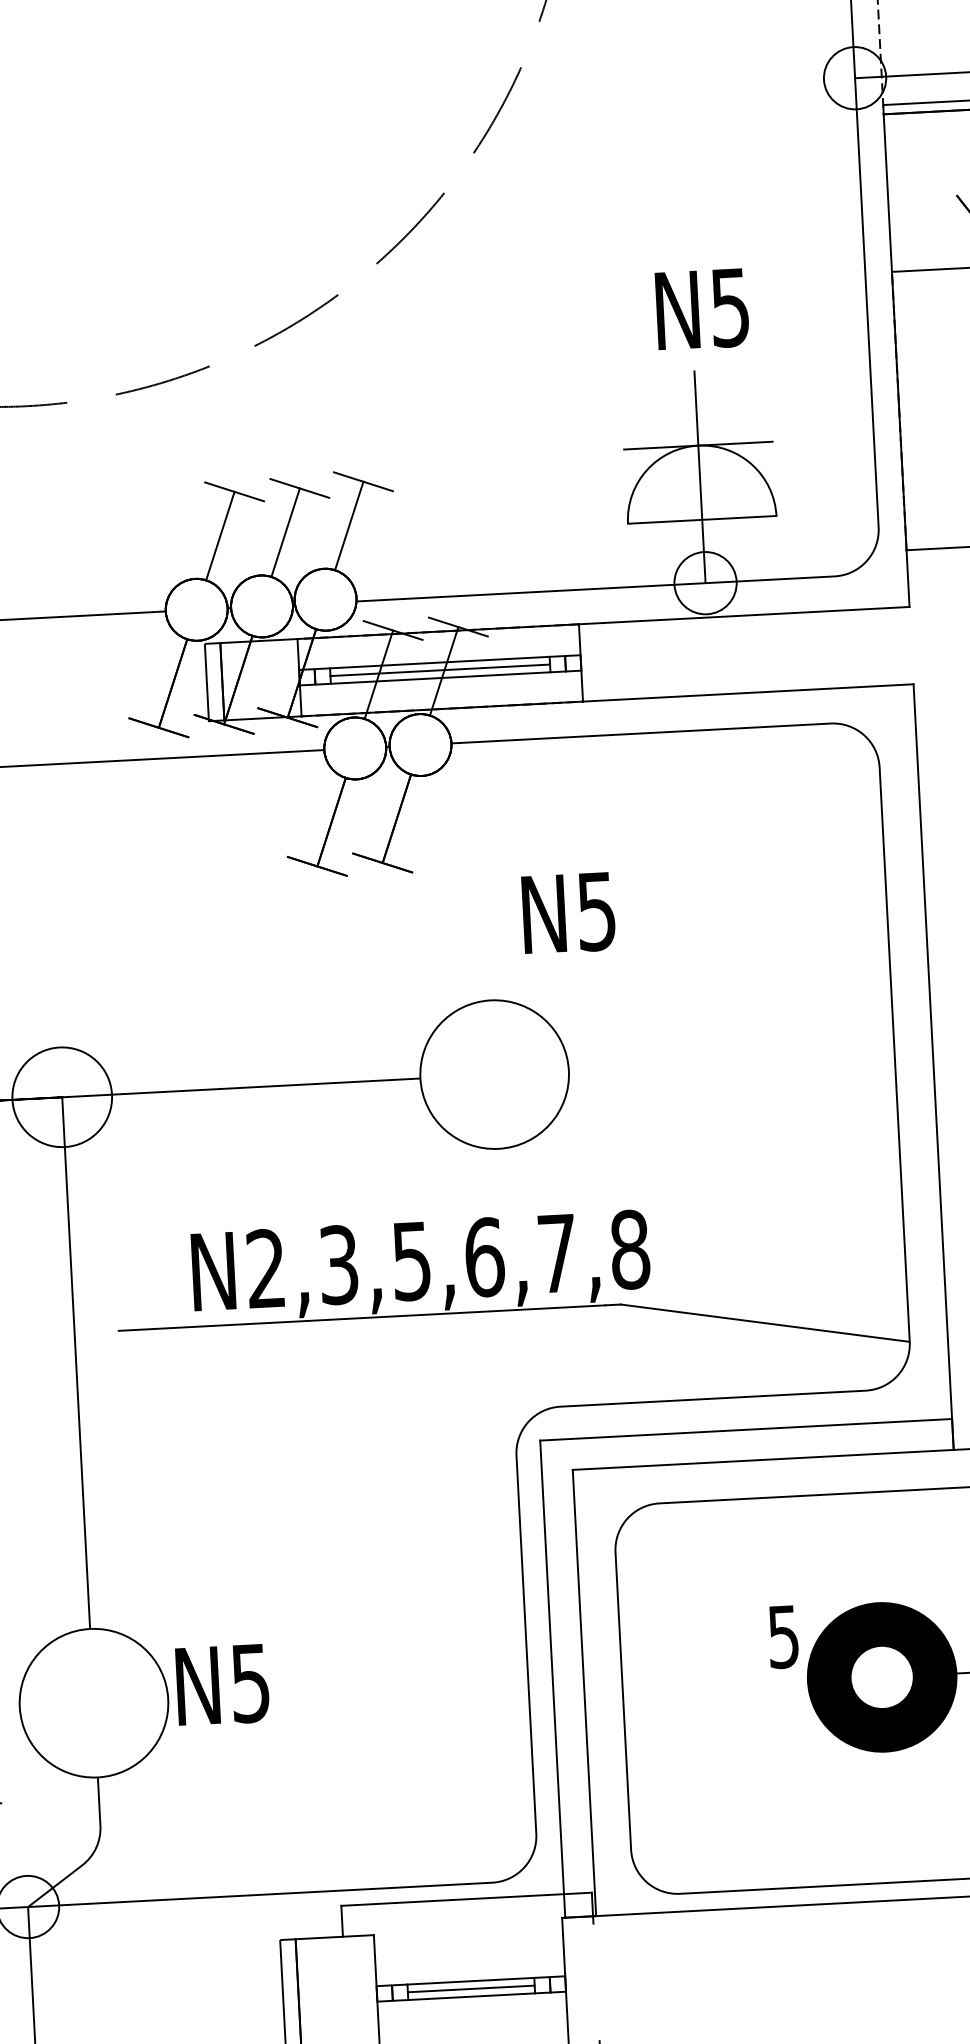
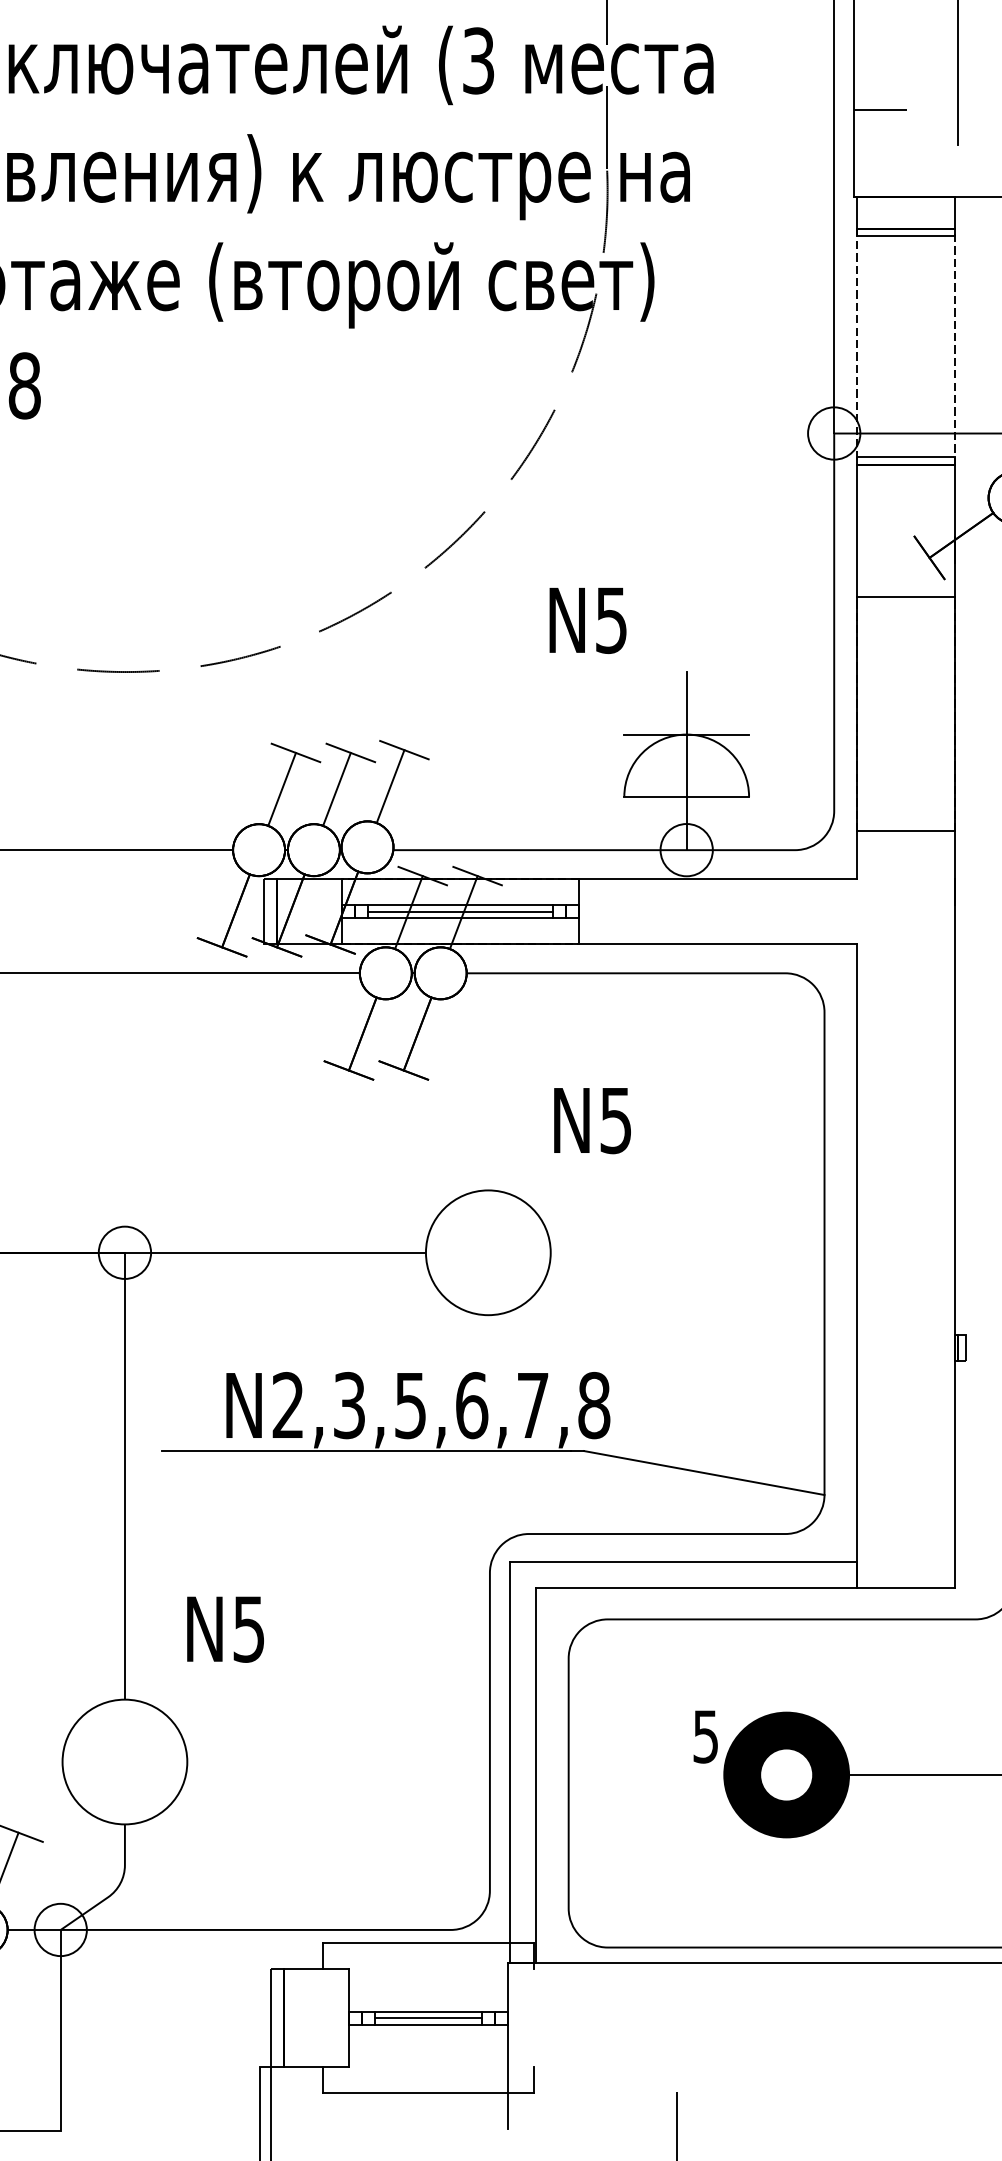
text: (701, 309) -> (587, 620), moved
text: (568, 914) -> (592, 1121), moved
circle: (61, 1096) -> (124, 1252), size x0.62
text: (222, 1685) -> (225, 1629), moved

